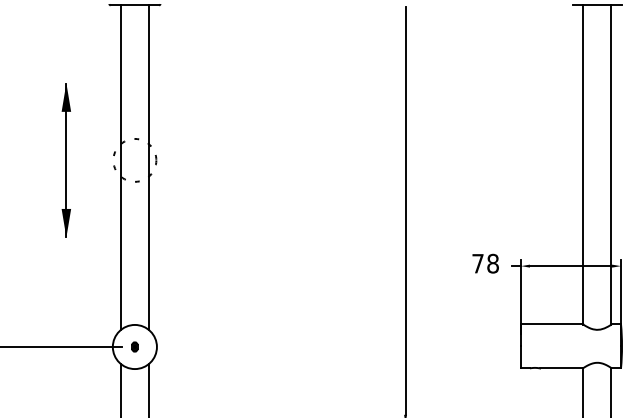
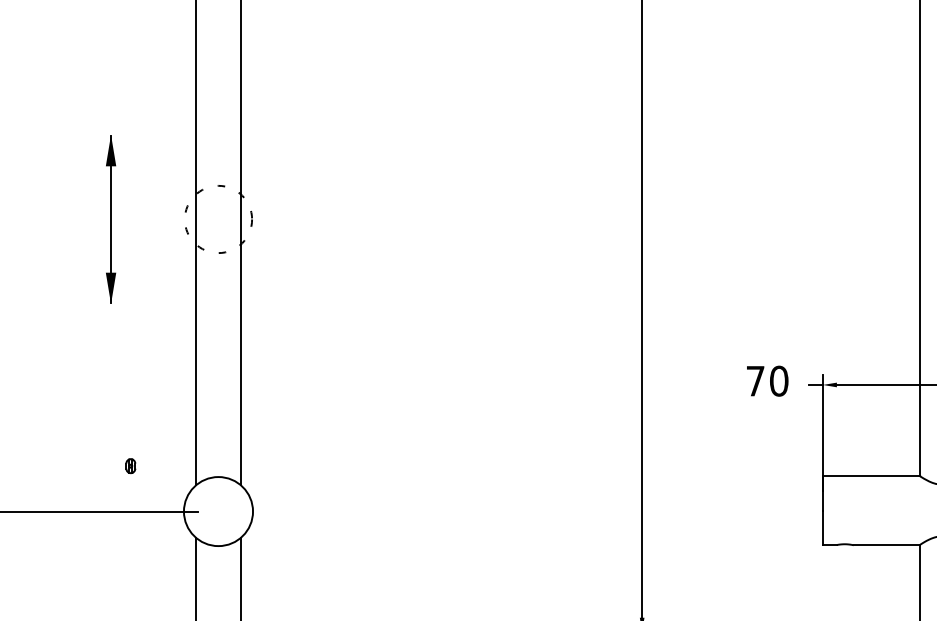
part: (65, 160) -> (109, 219), size x0.7
text: (492, 263) -> (778, 380), 78 -> 70
part: (134, 346) -> (130, 465), moved

